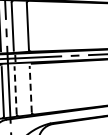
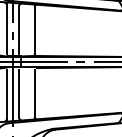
line: (15, 89) -> (19, 93), dashed -> solid
line: (30, 89) -> (34, 93), dashed -> solid

